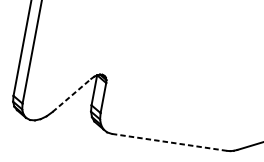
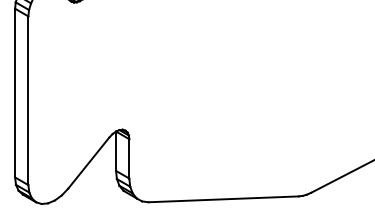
line: (71, 95) -> (88, 163), dashed -> solid
line: (170, 142) -> (224, 199), dashed -> solid

